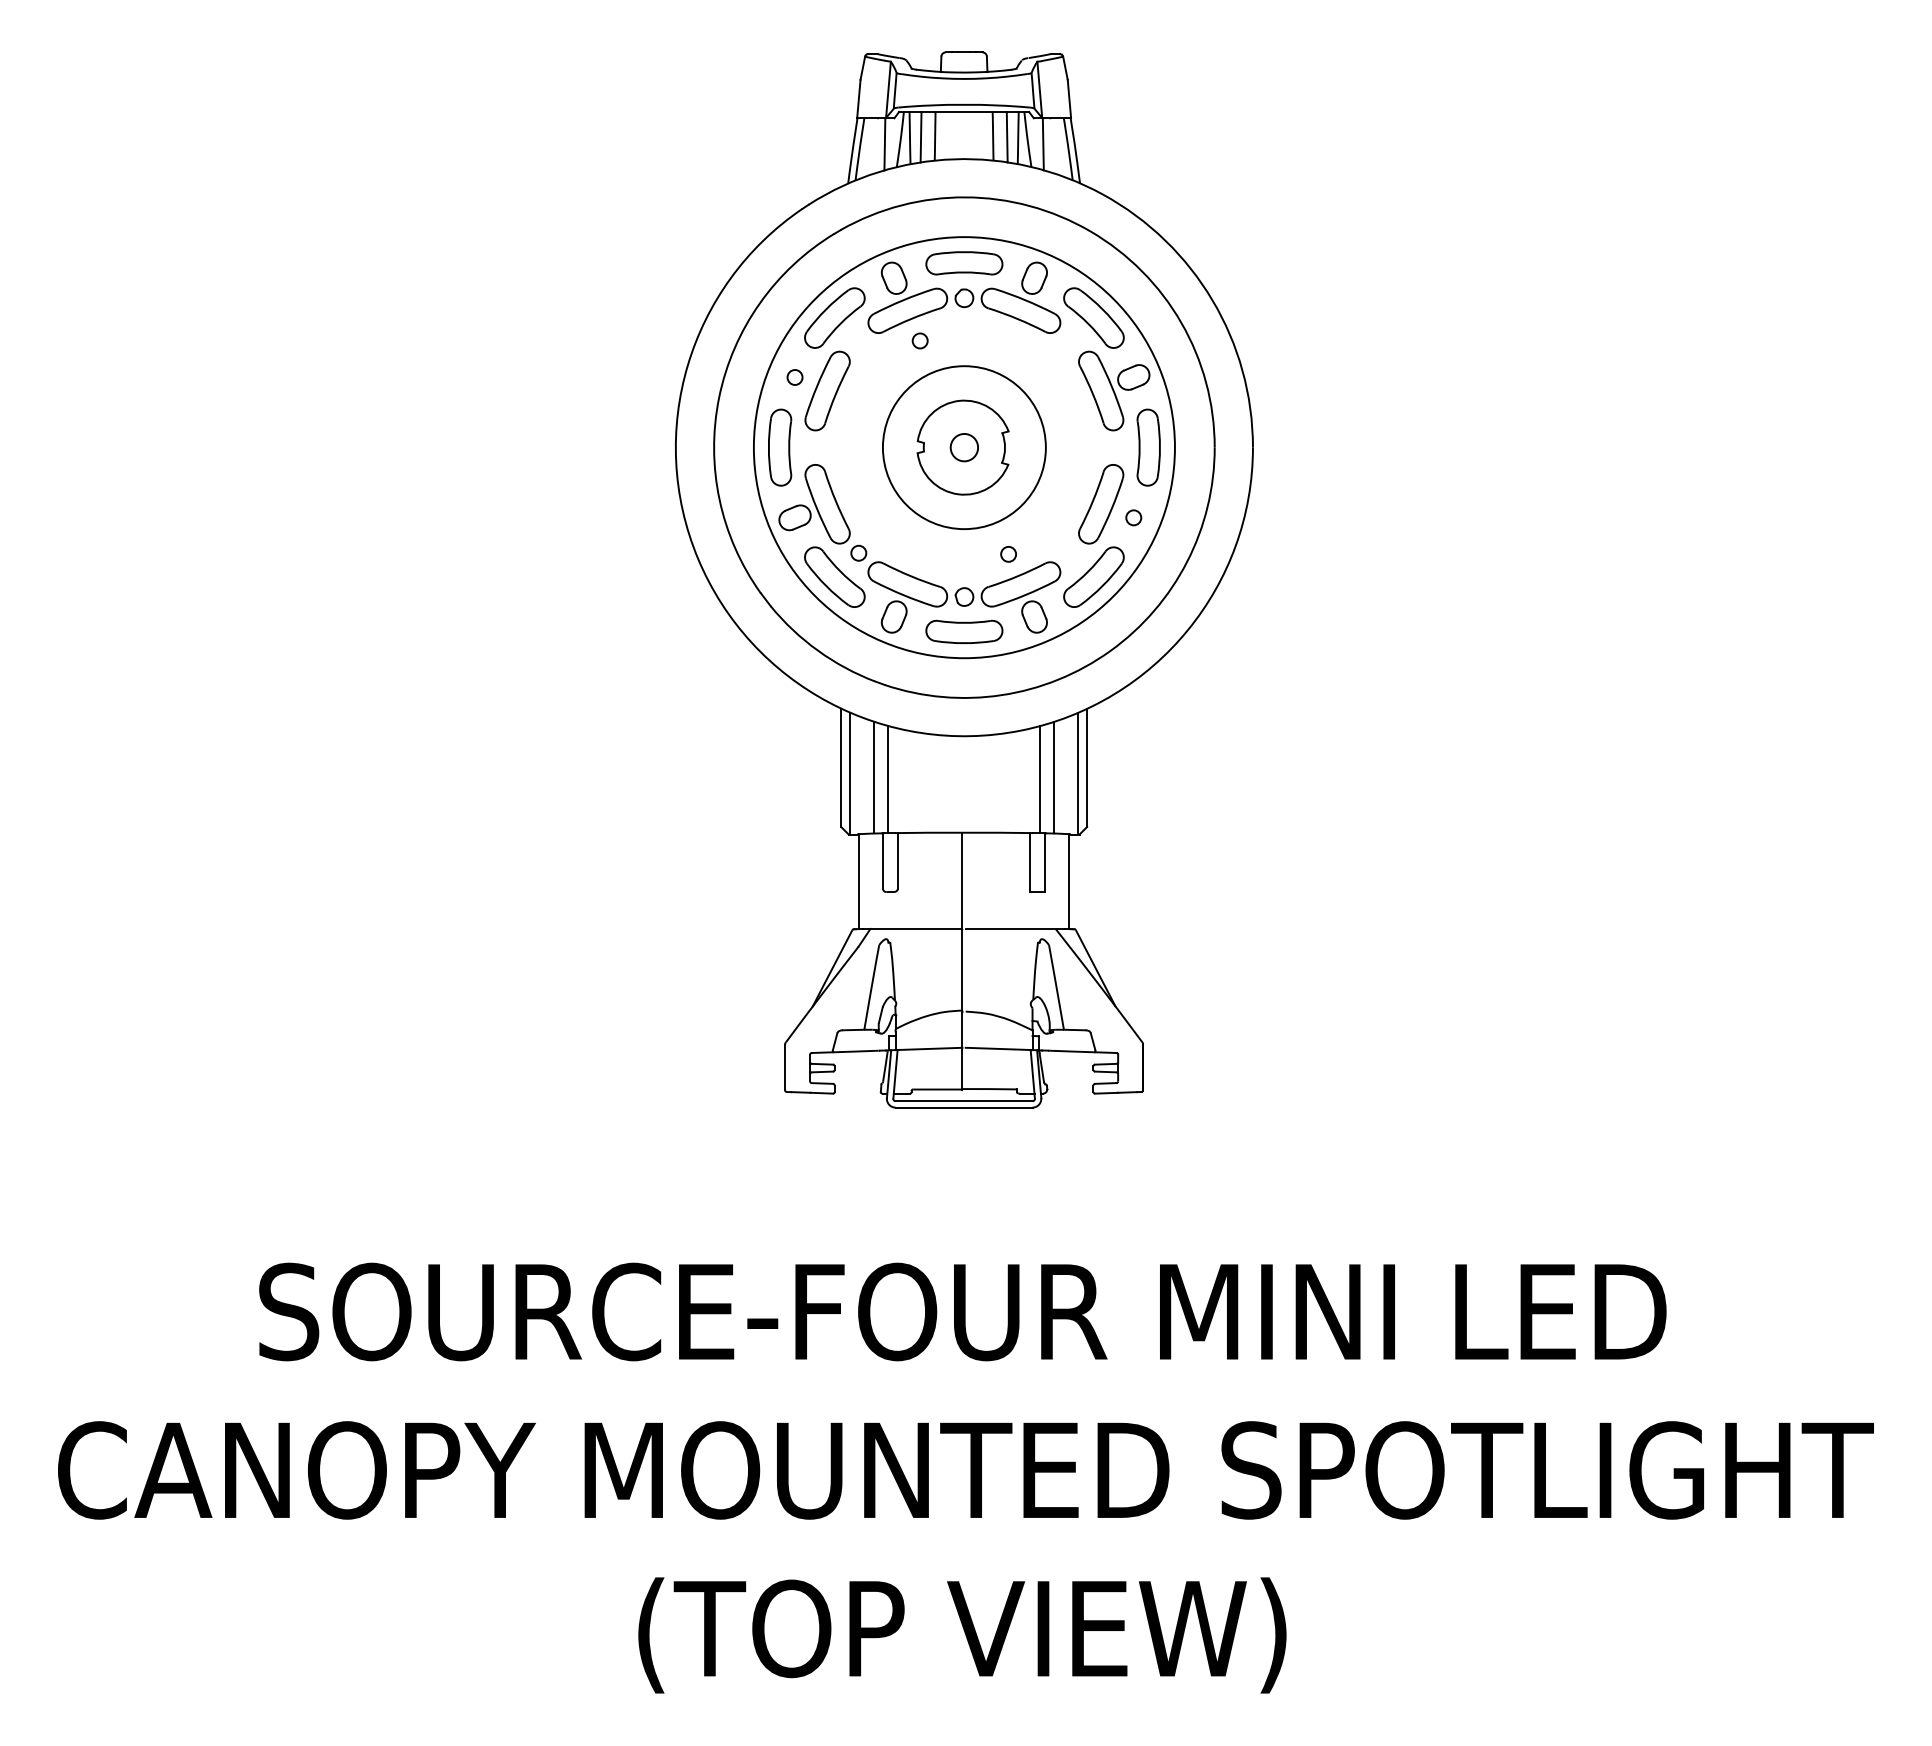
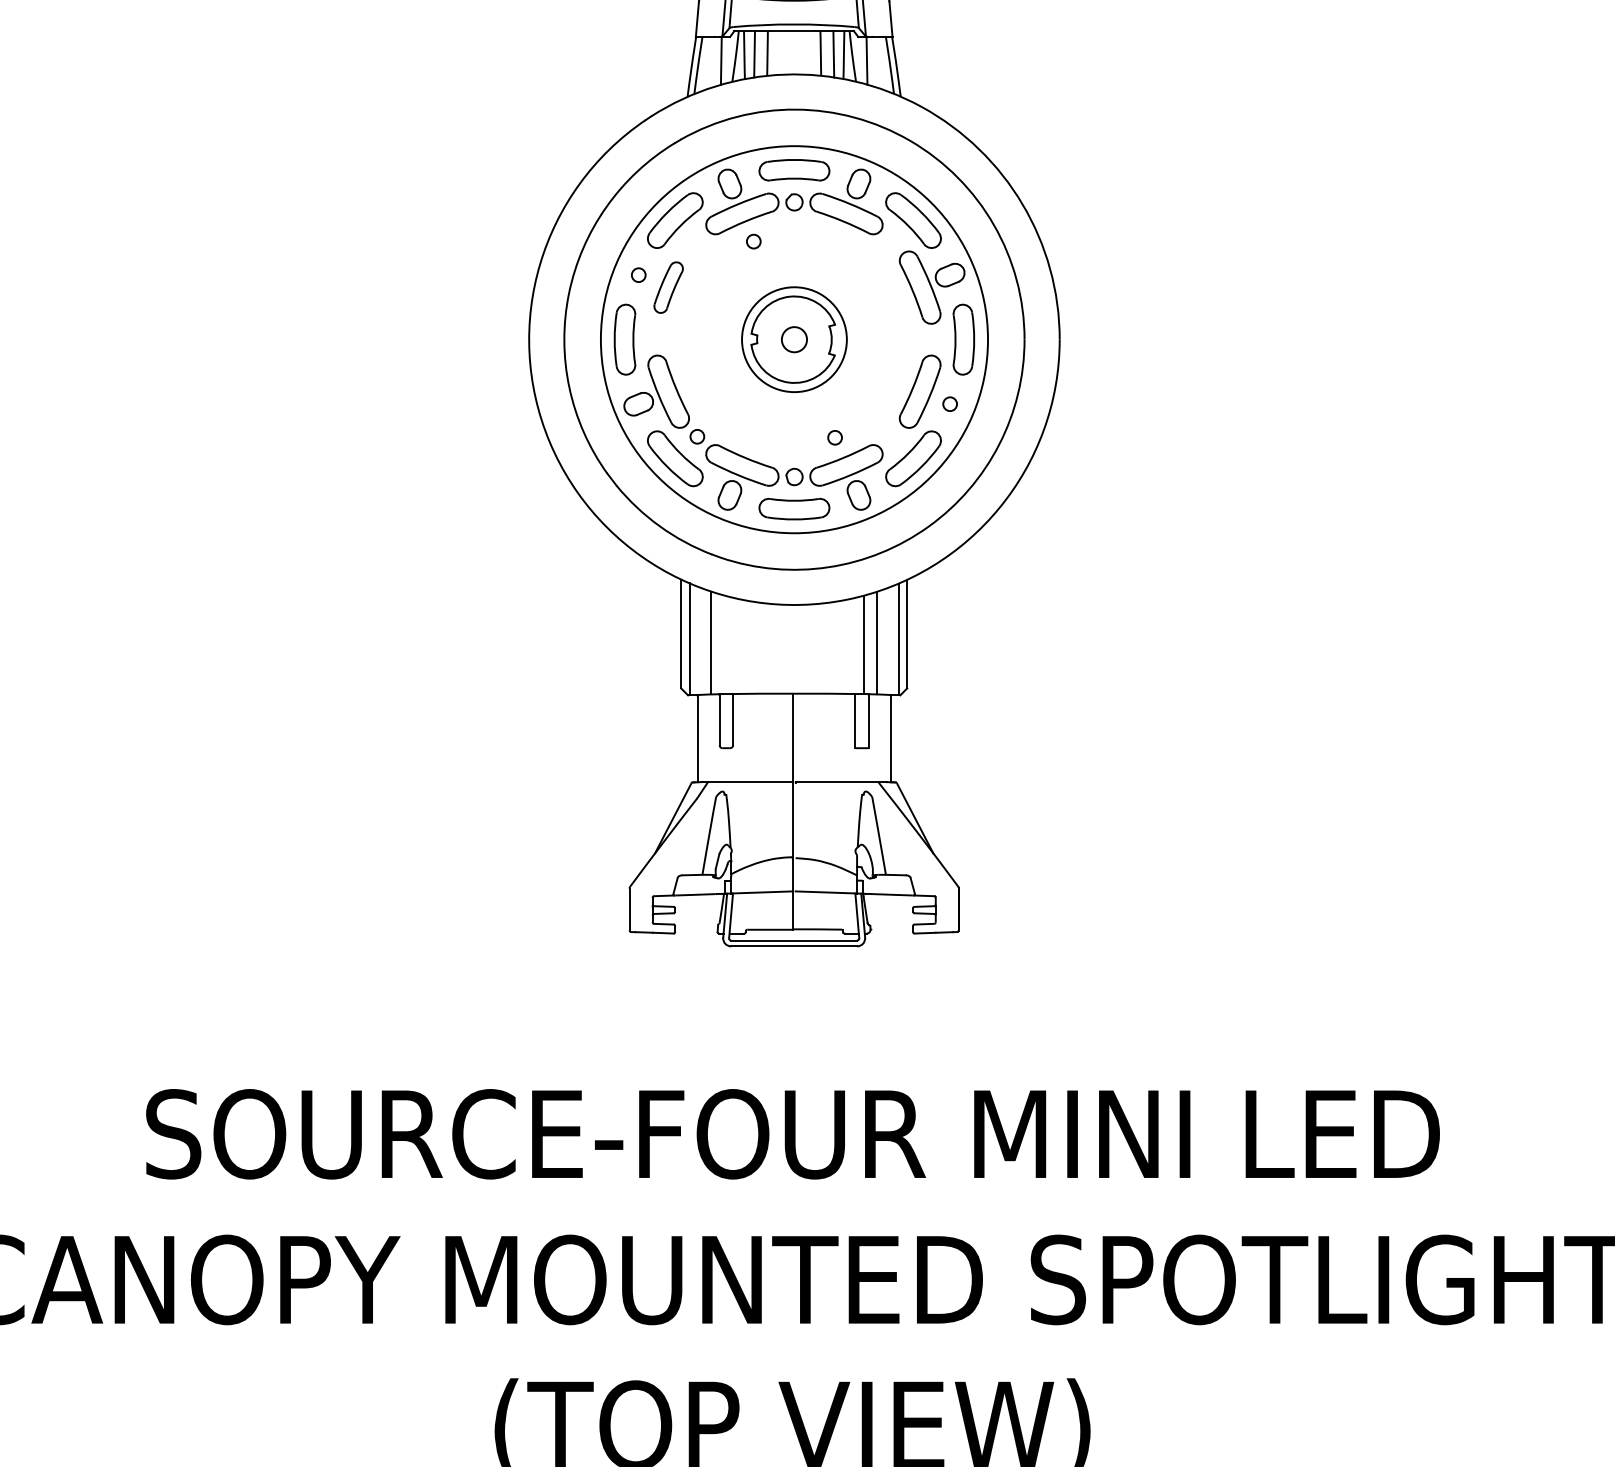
part: (827, 390) -> (668, 287), size x0.7
circle: (963, 447) -> (793, 339), size x0.7
line: (888, 779) -> (724, 644), removed

